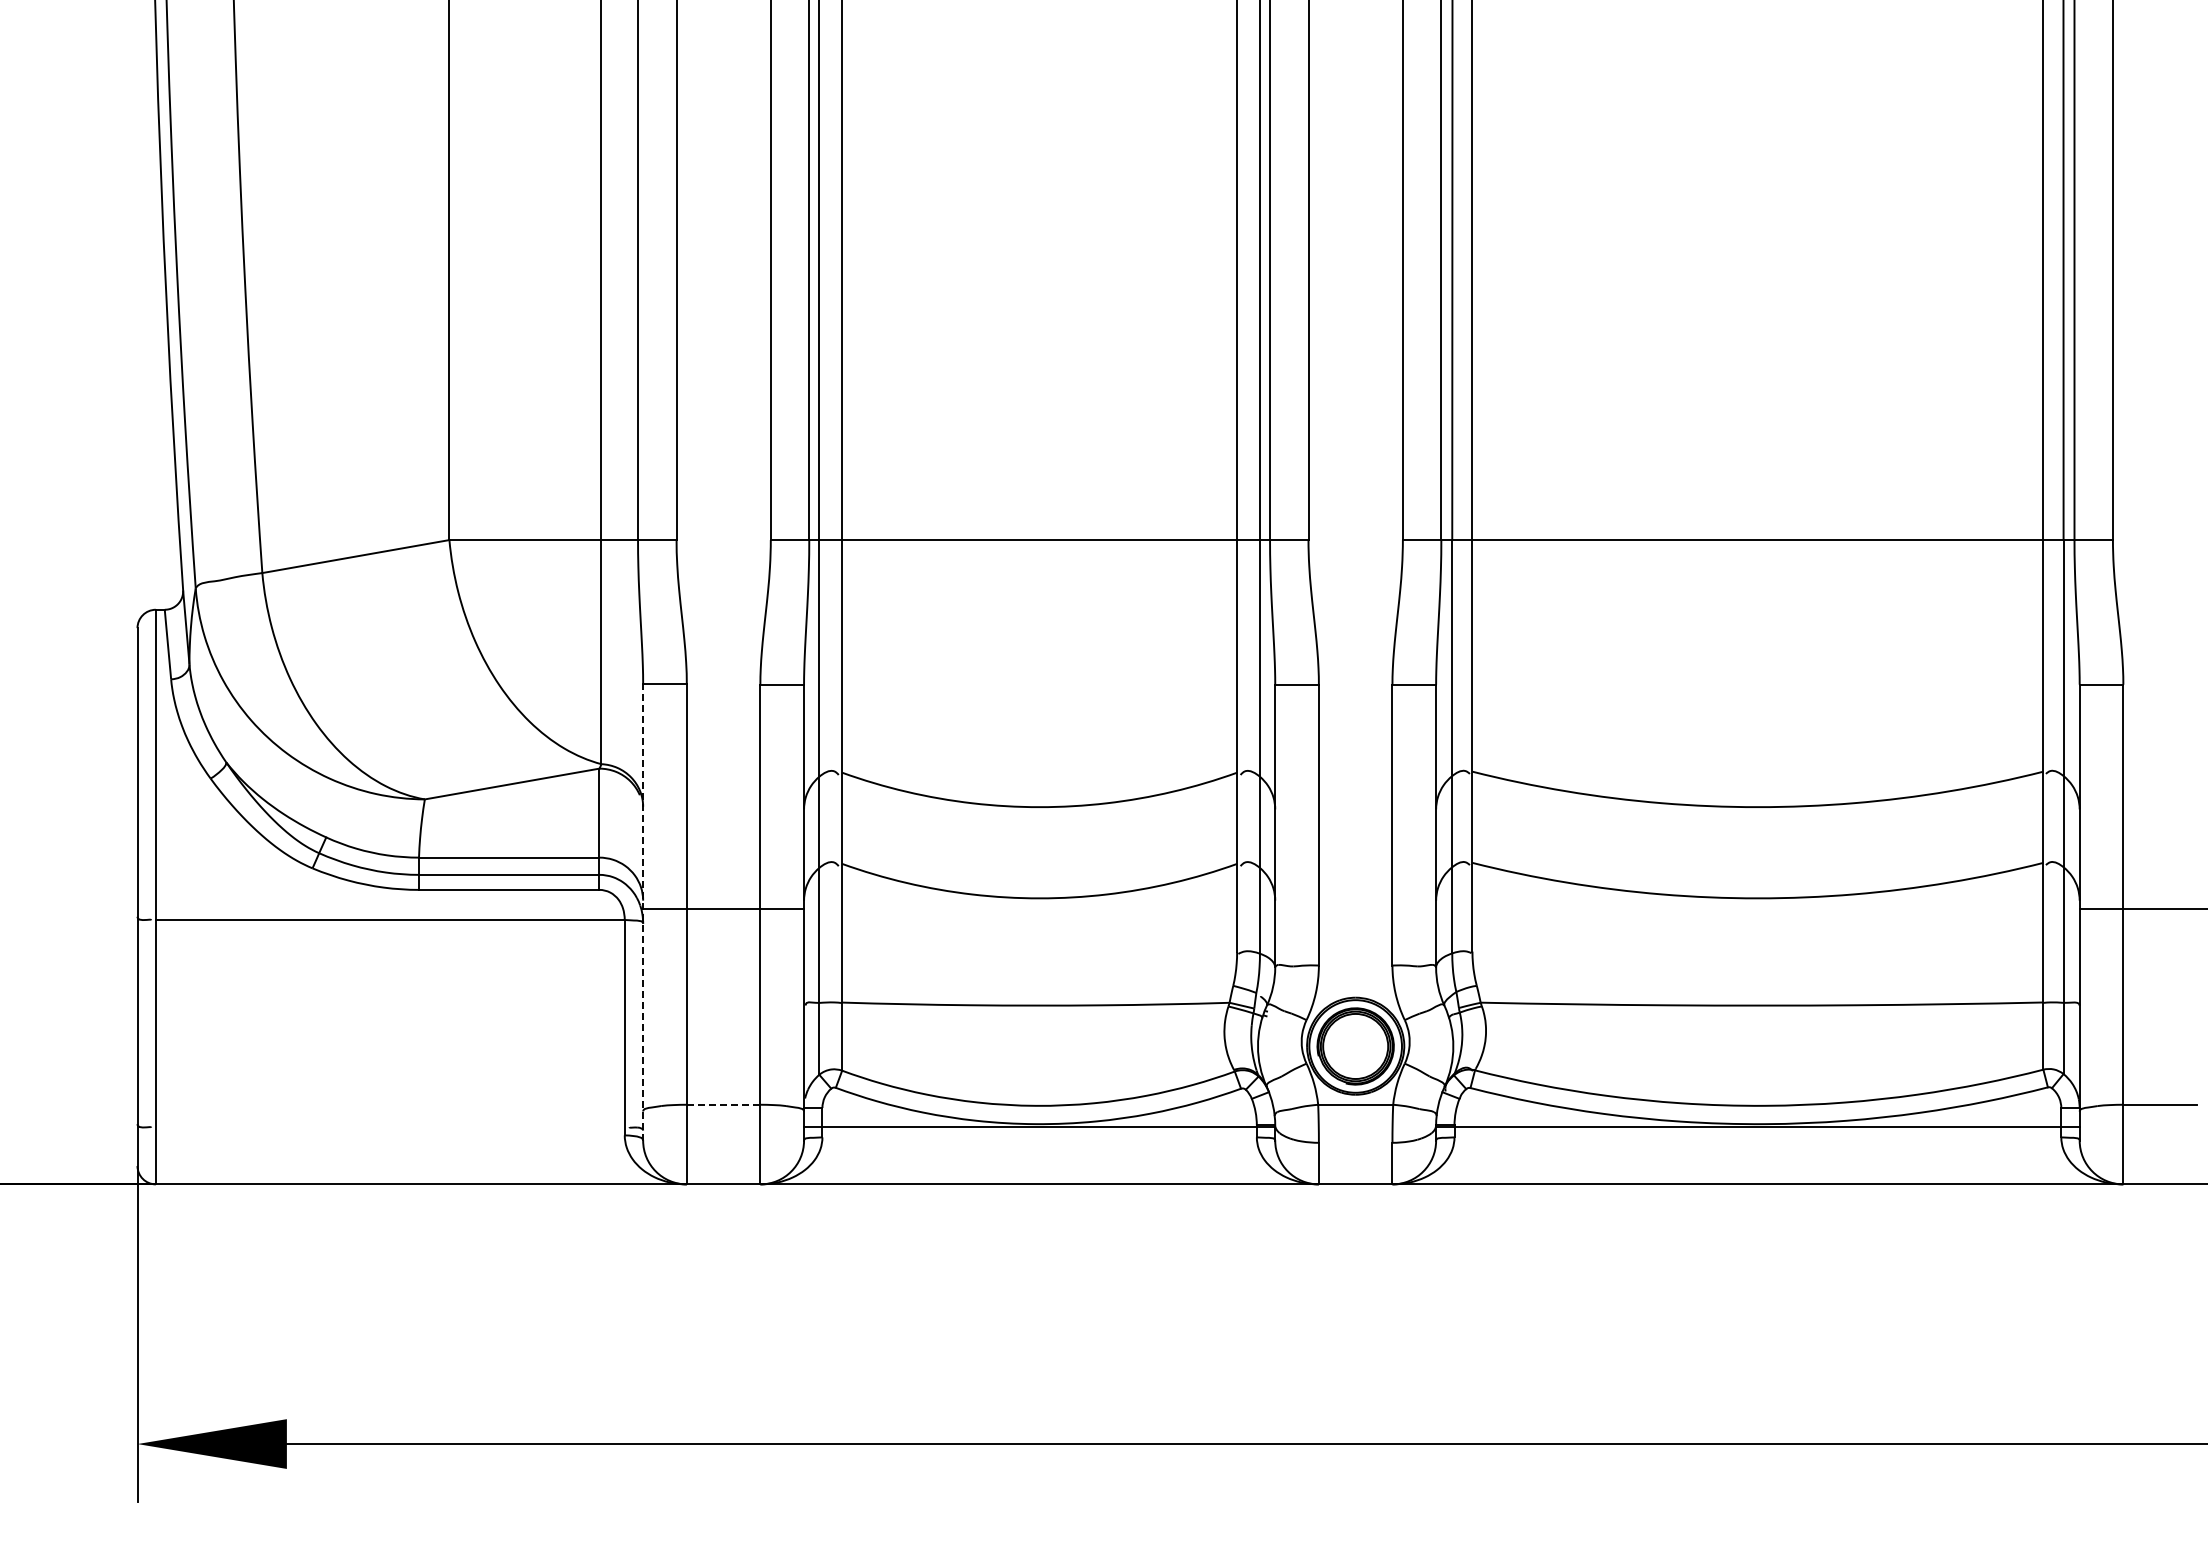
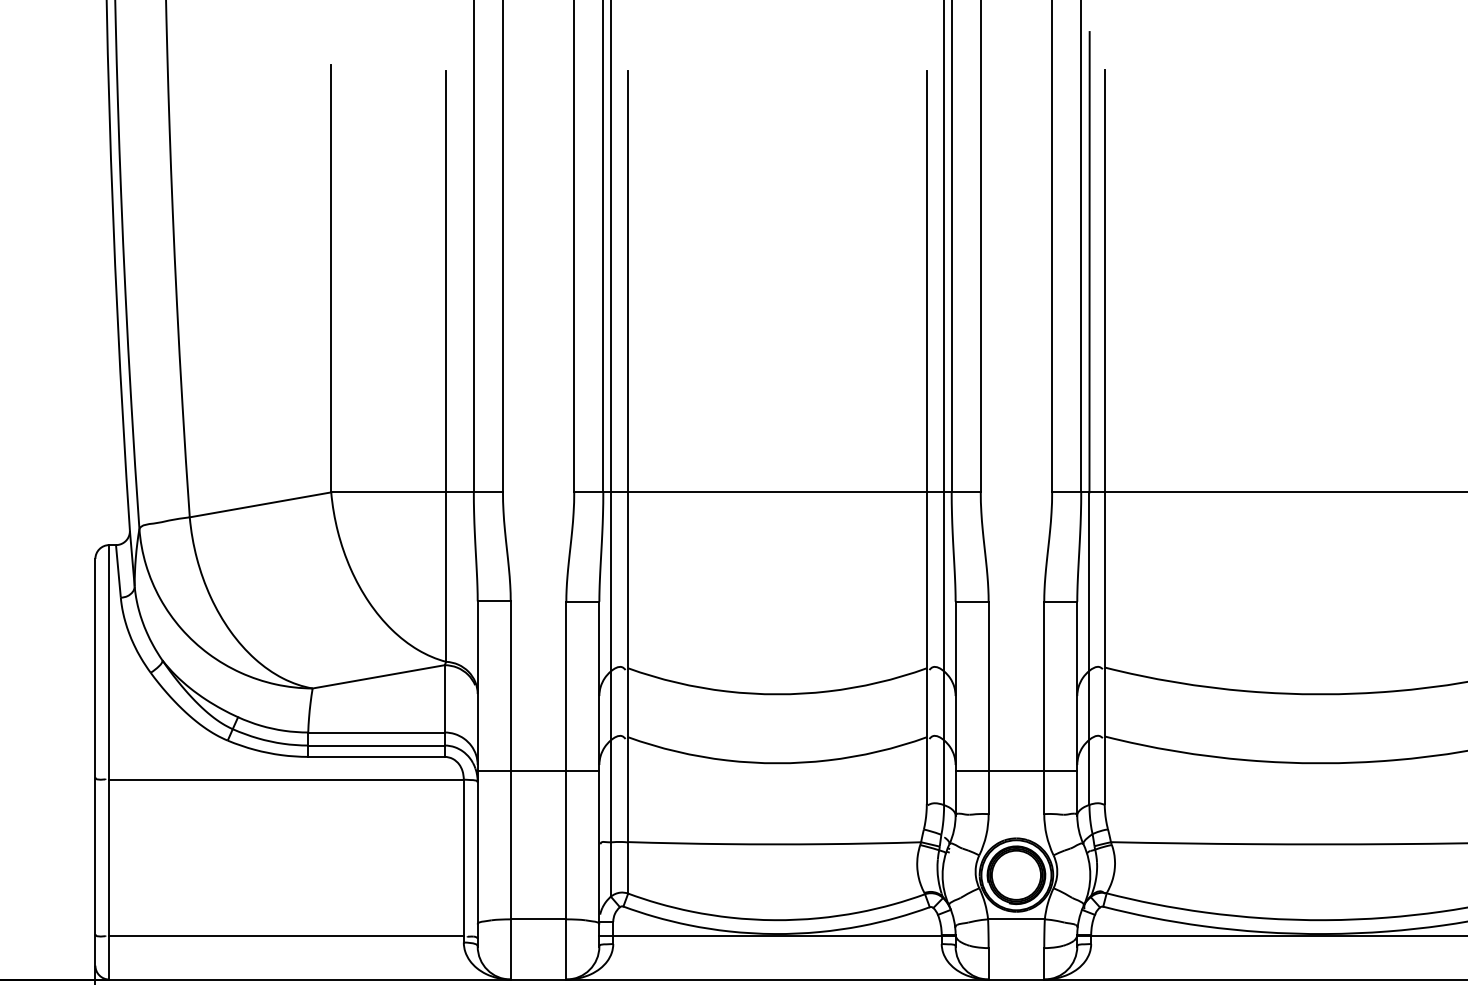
line: (1355, 908) -> (1016, 770), added
line: (643, 911) -> (477, 773), dashed -> solid
line: (723, 1104) -> (538, 919), dashed -> solid
line: (389, 1127) -> (285, 936), added

